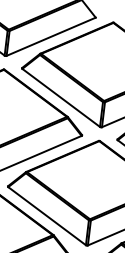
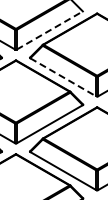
line: (52, 36) -> (50, 30), solid -> dashed
line: (61, 98) -> (63, 77), solid -> dashed

